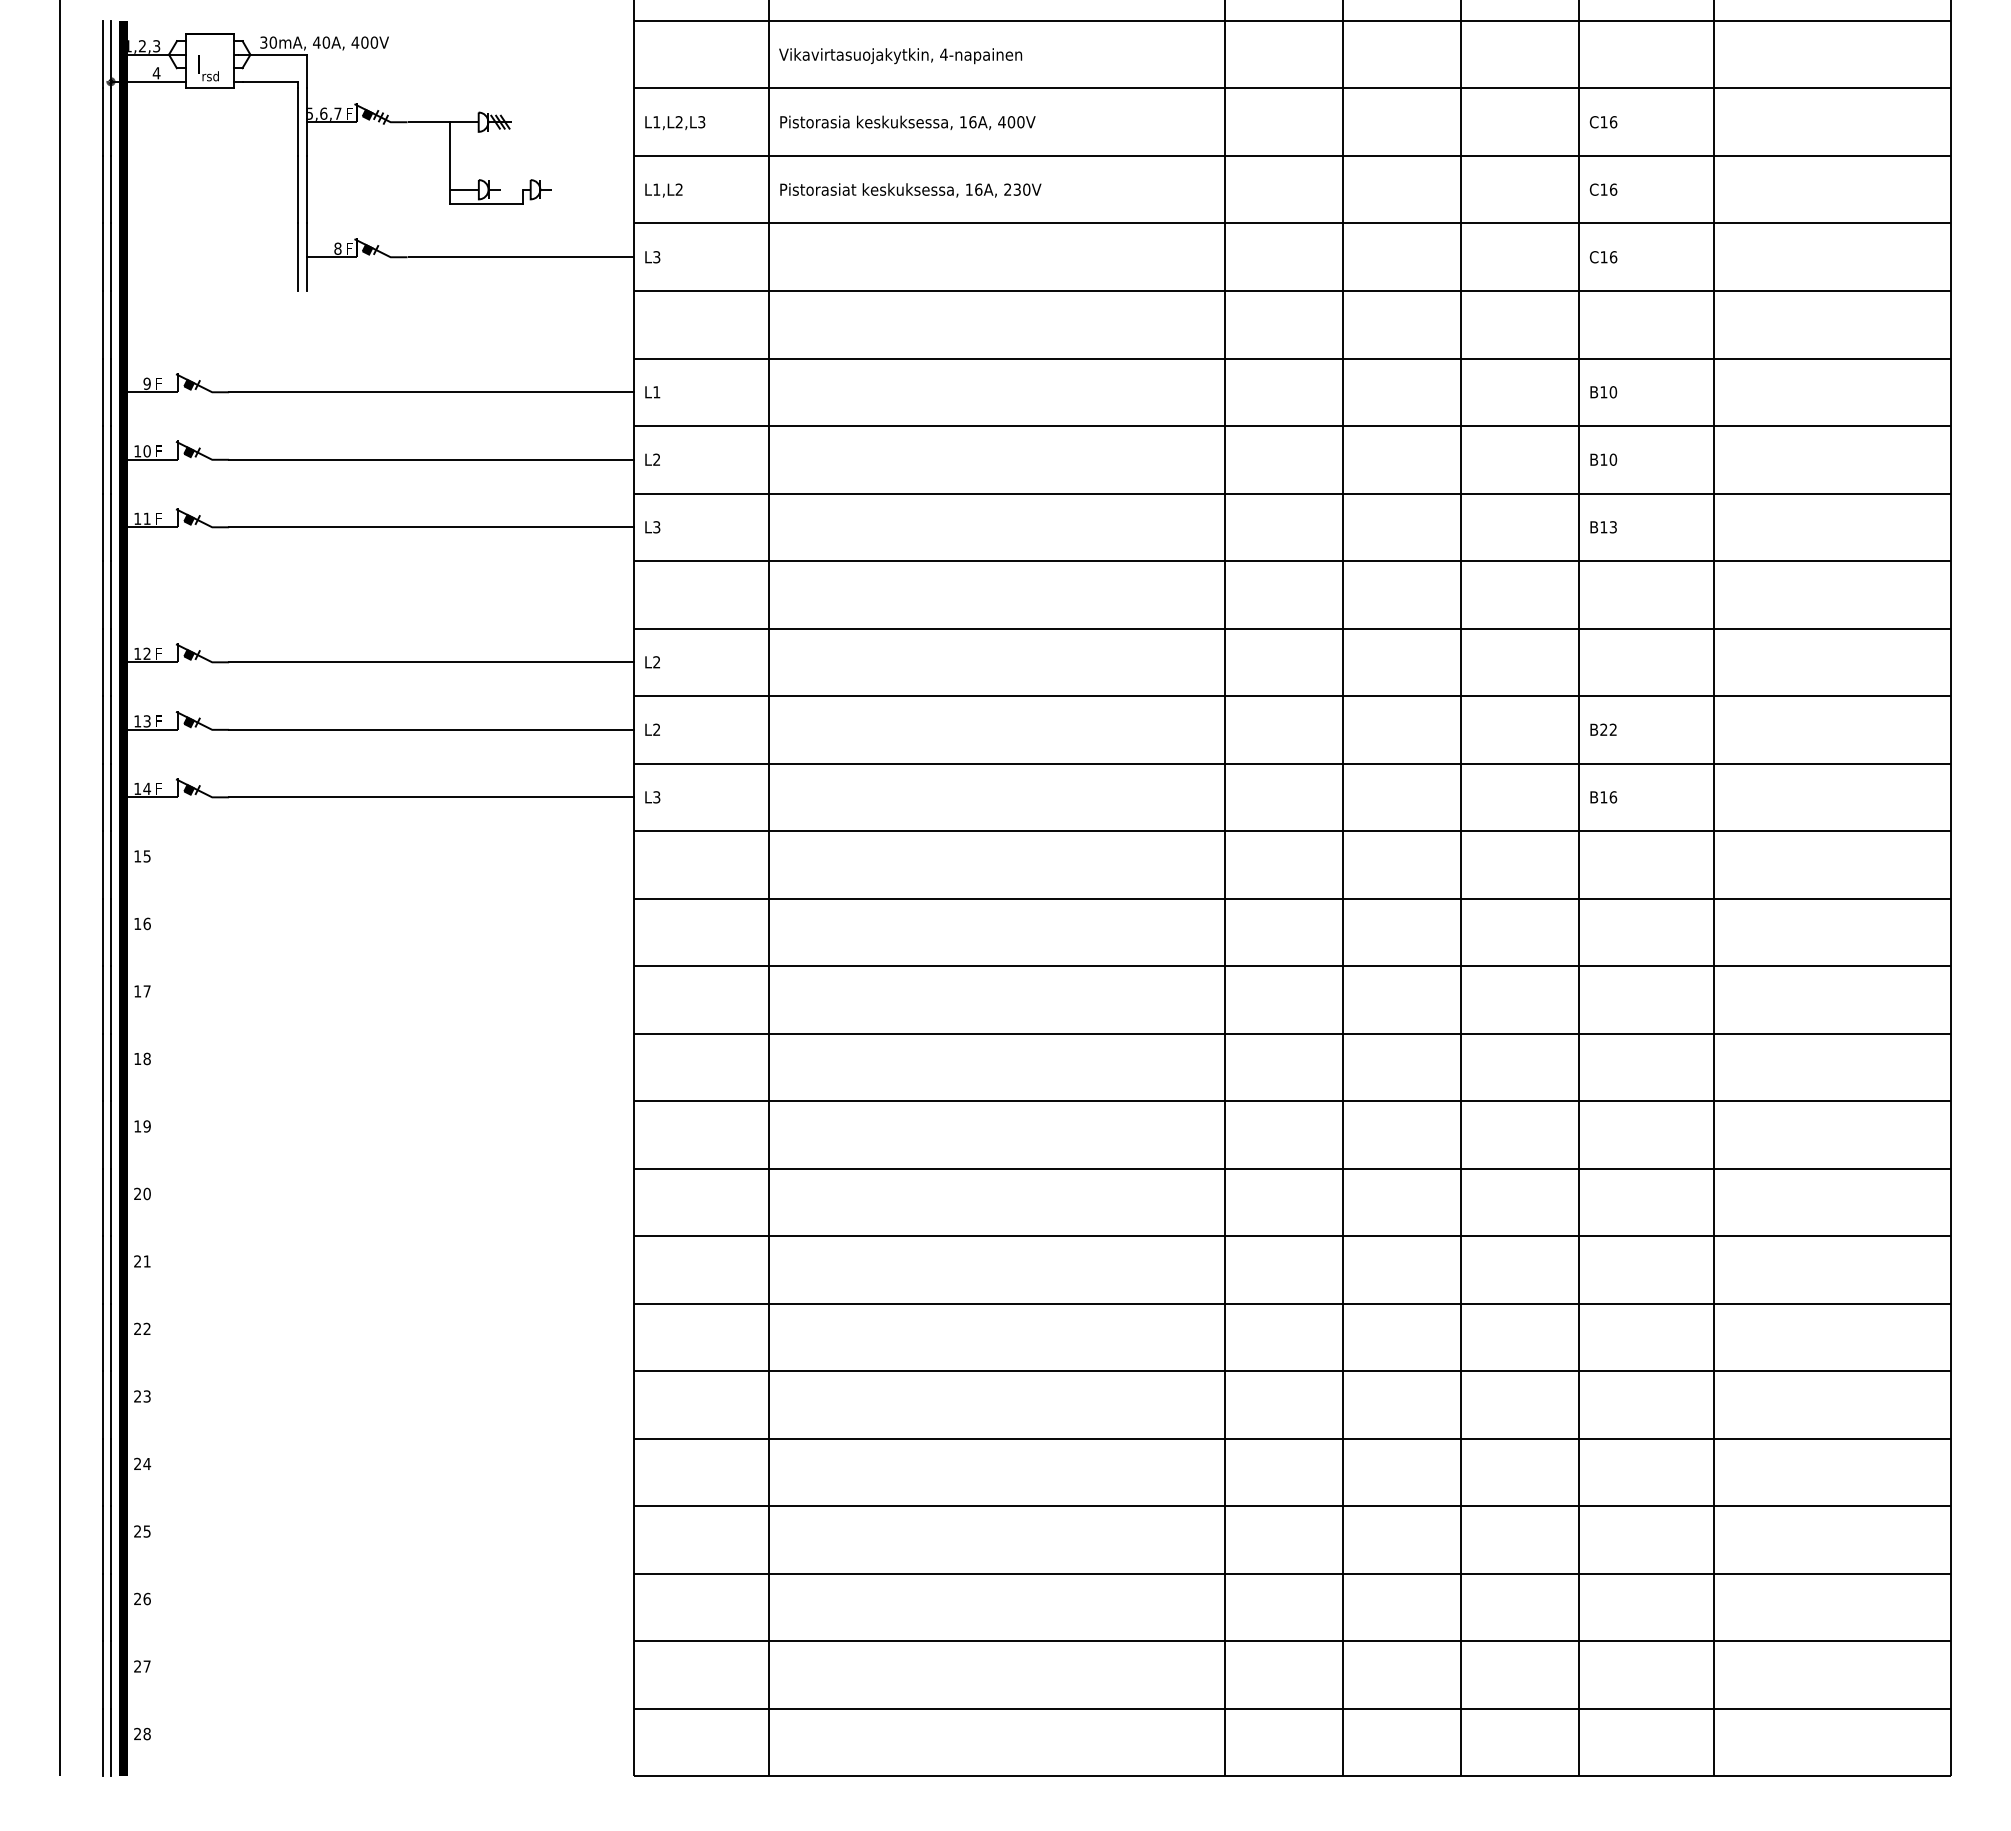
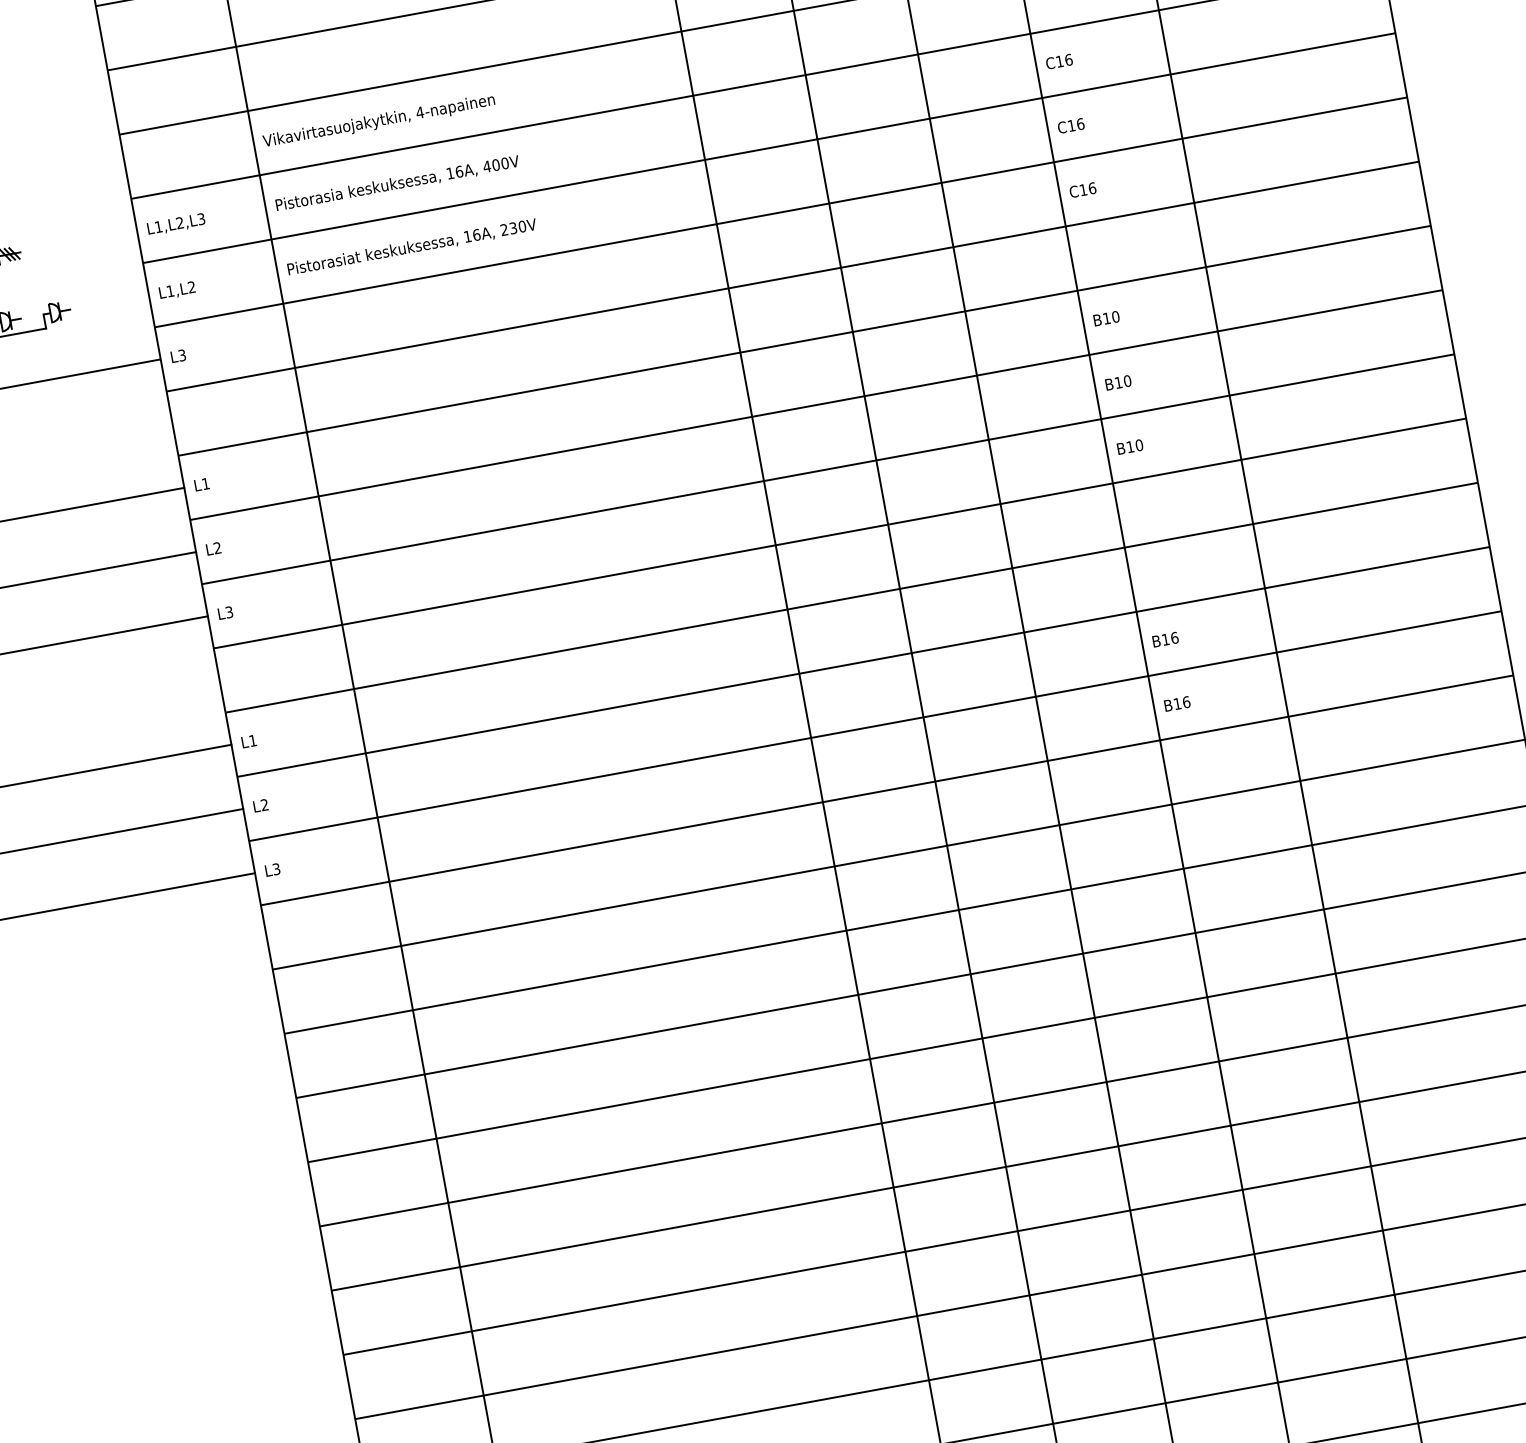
text: (1613, 527) -> (1139, 445), B13 -> B10
text: (656, 662) -> (252, 741), L2 -> L1
text: (1608, 729) -> (1170, 638), B22 -> B16

